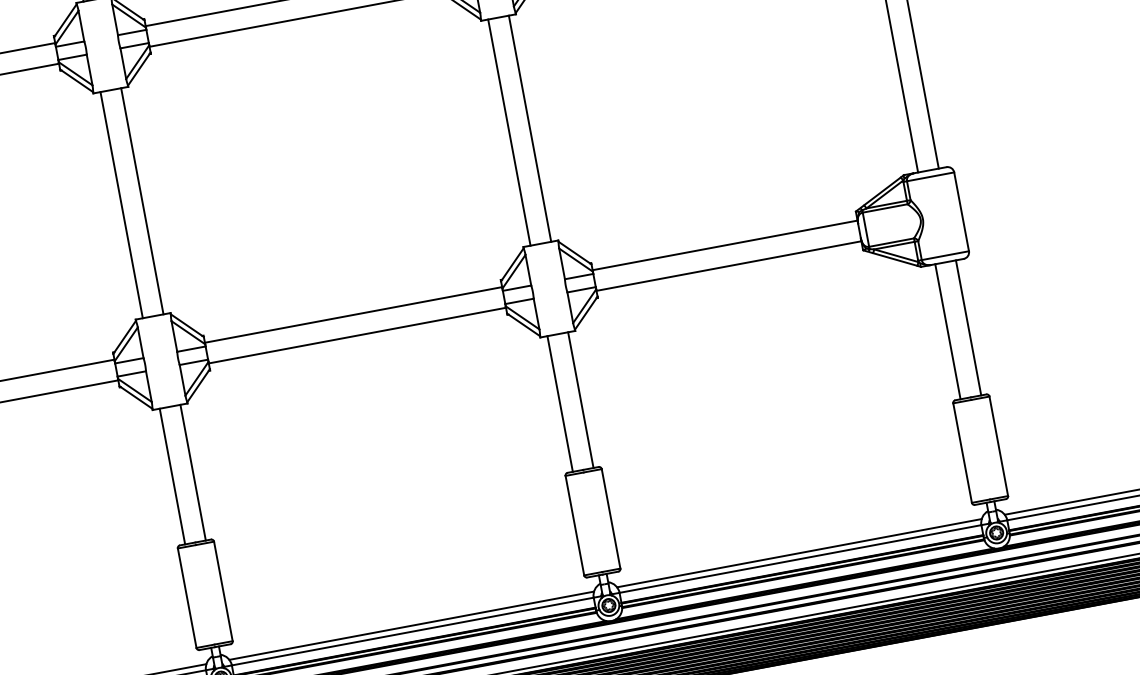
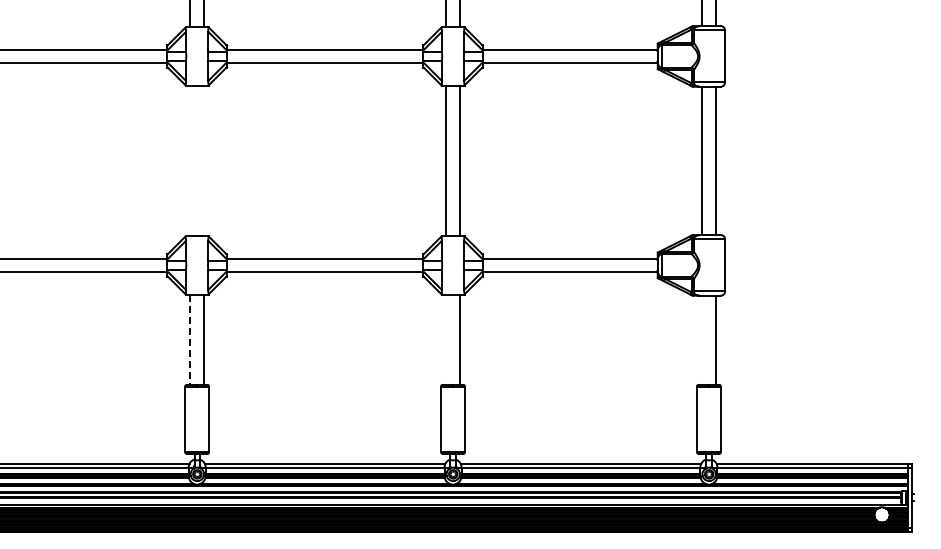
line: (141, 200) -> (203, 160), removed
line: (121, 204) -> (190, 160), removed
line: (948, 330) -> (702, 339), removed
line: (560, 403) -> (446, 339), removed
line: (172, 477) -> (190, 340), solid -> dashed

